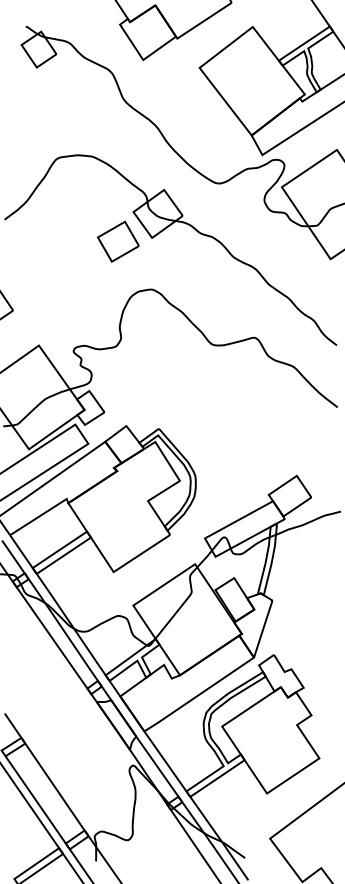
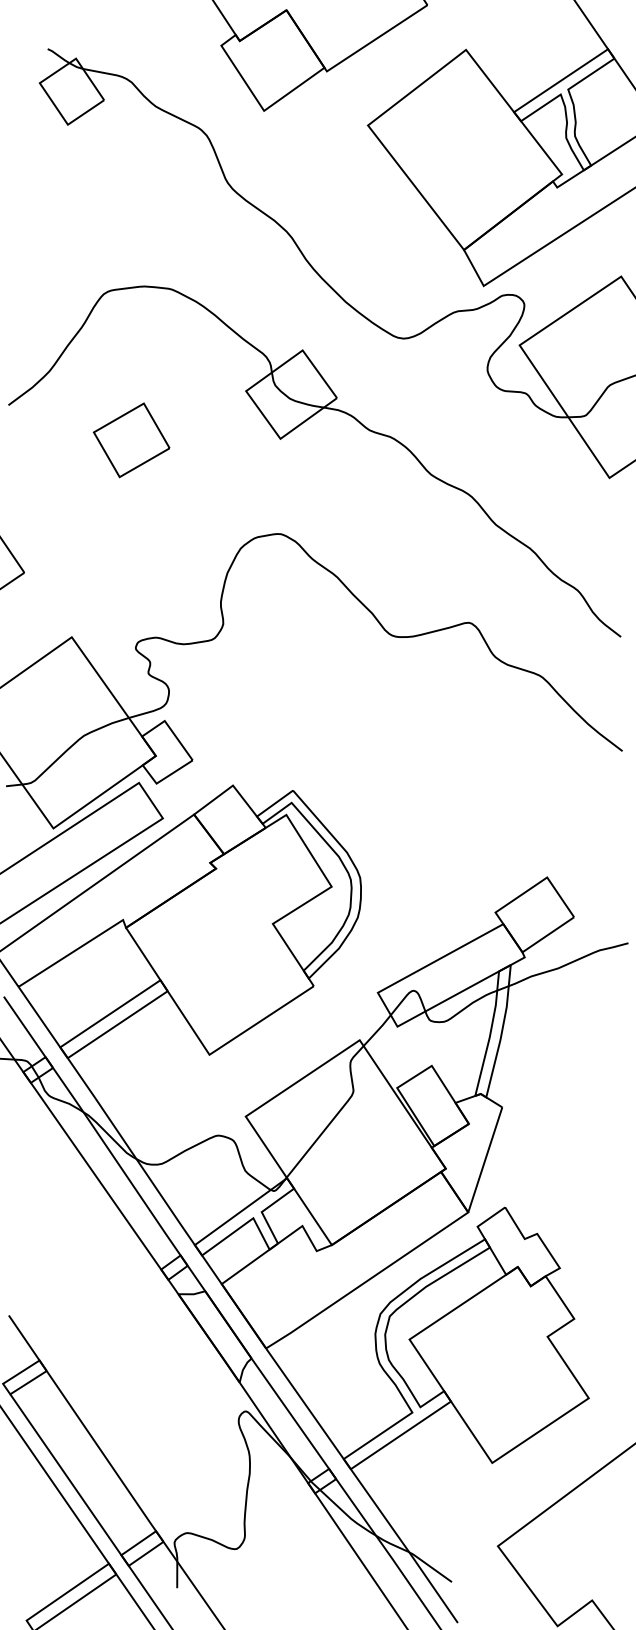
part: (117, 241) -> (129, 439), moved

